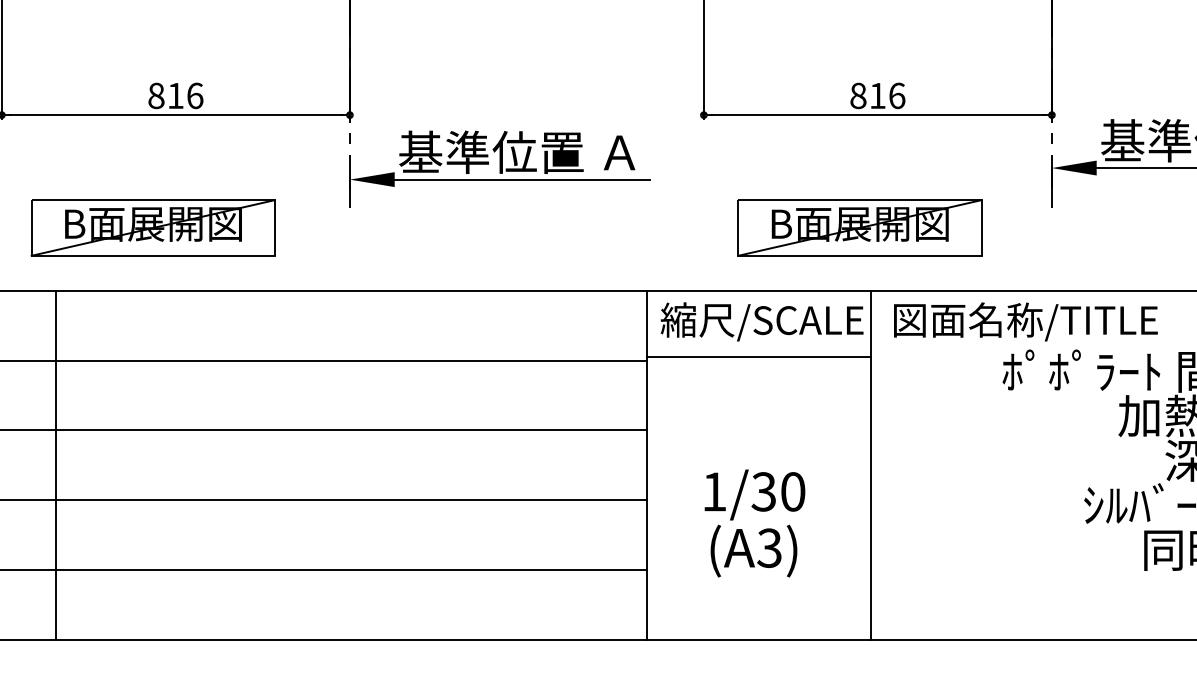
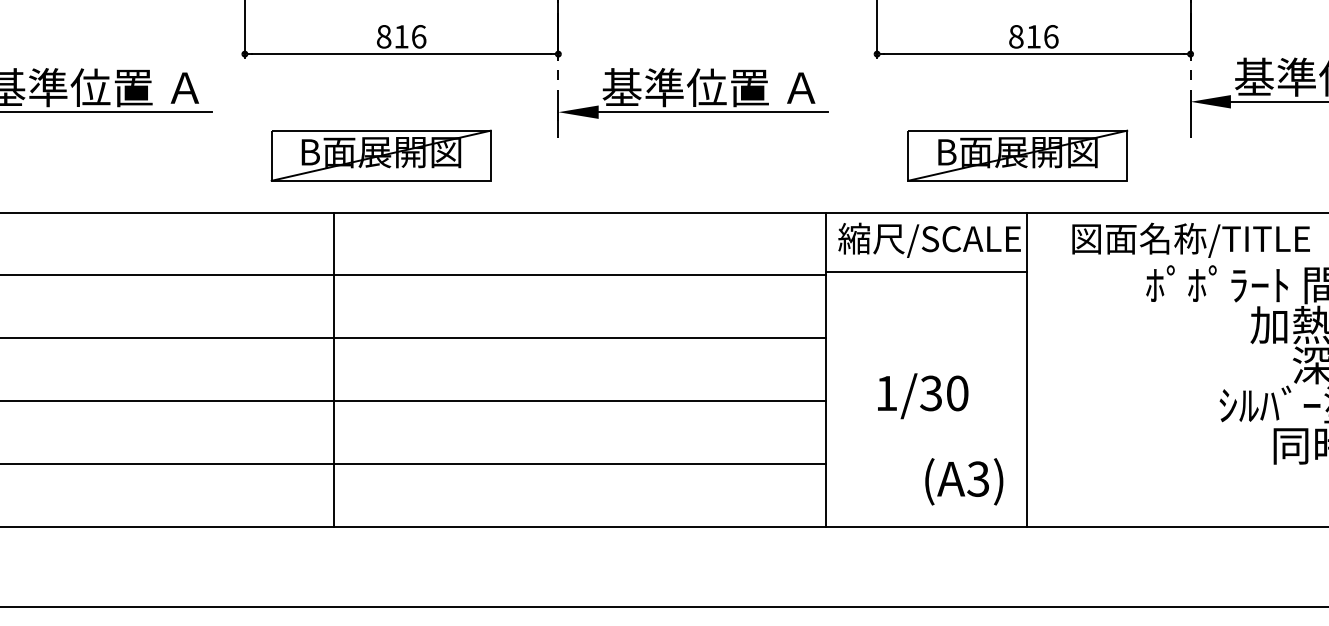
text: (1025, 320) -> (1190, 239), moved
line: (55, 465) -> (334, 369), moved
text: (754, 550) -> (964, 481), moved

